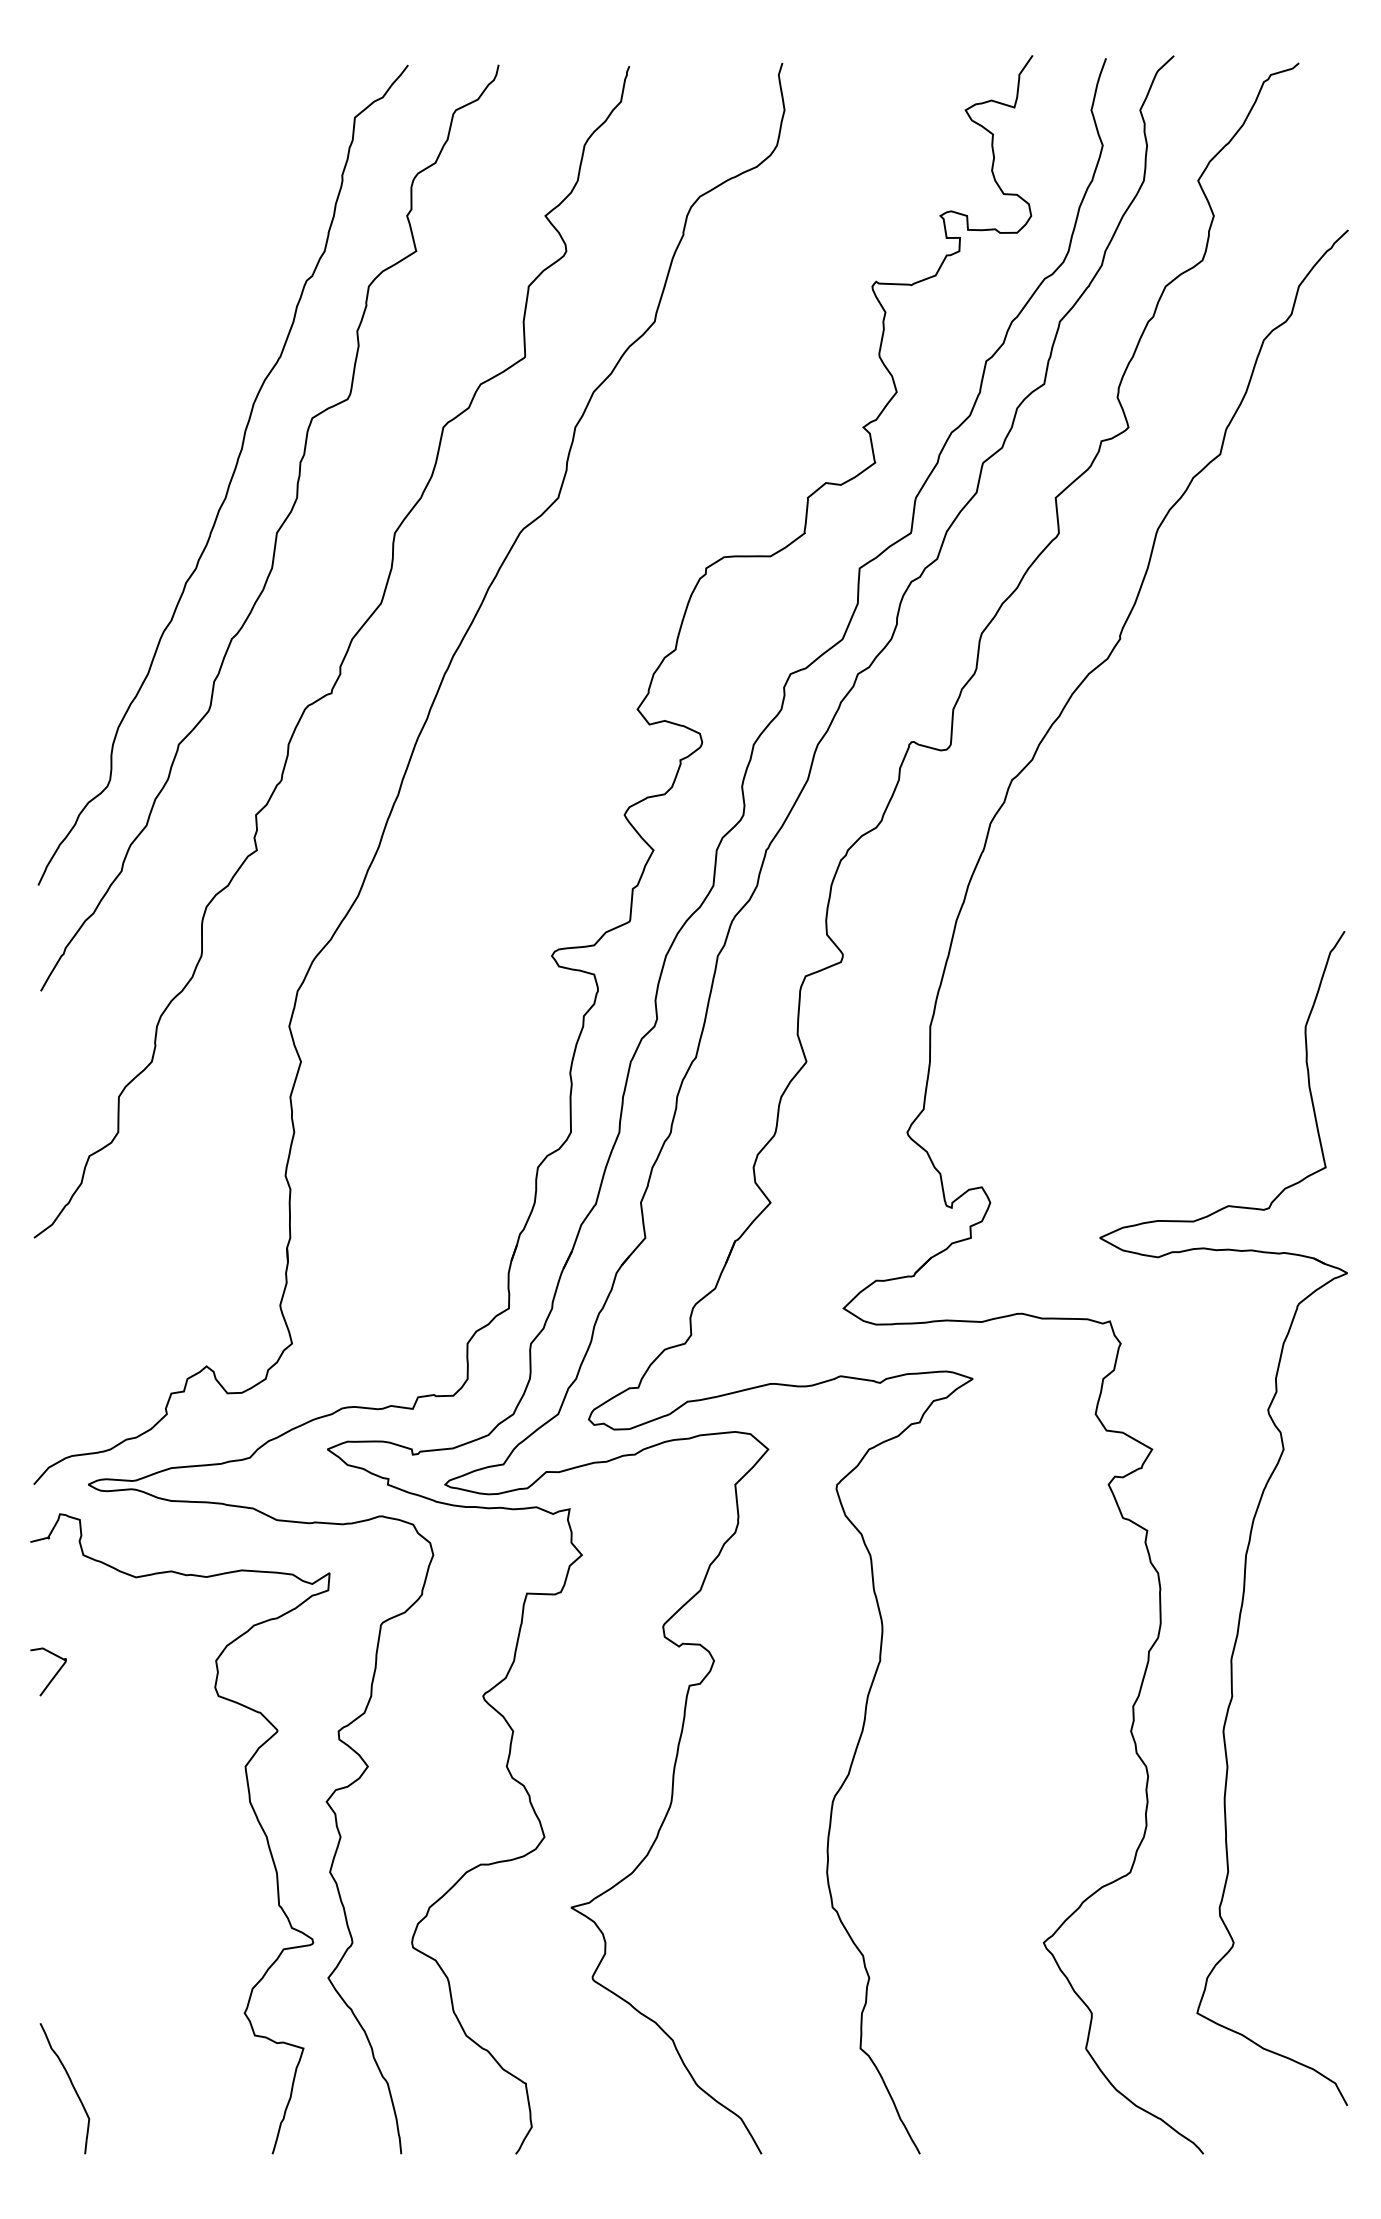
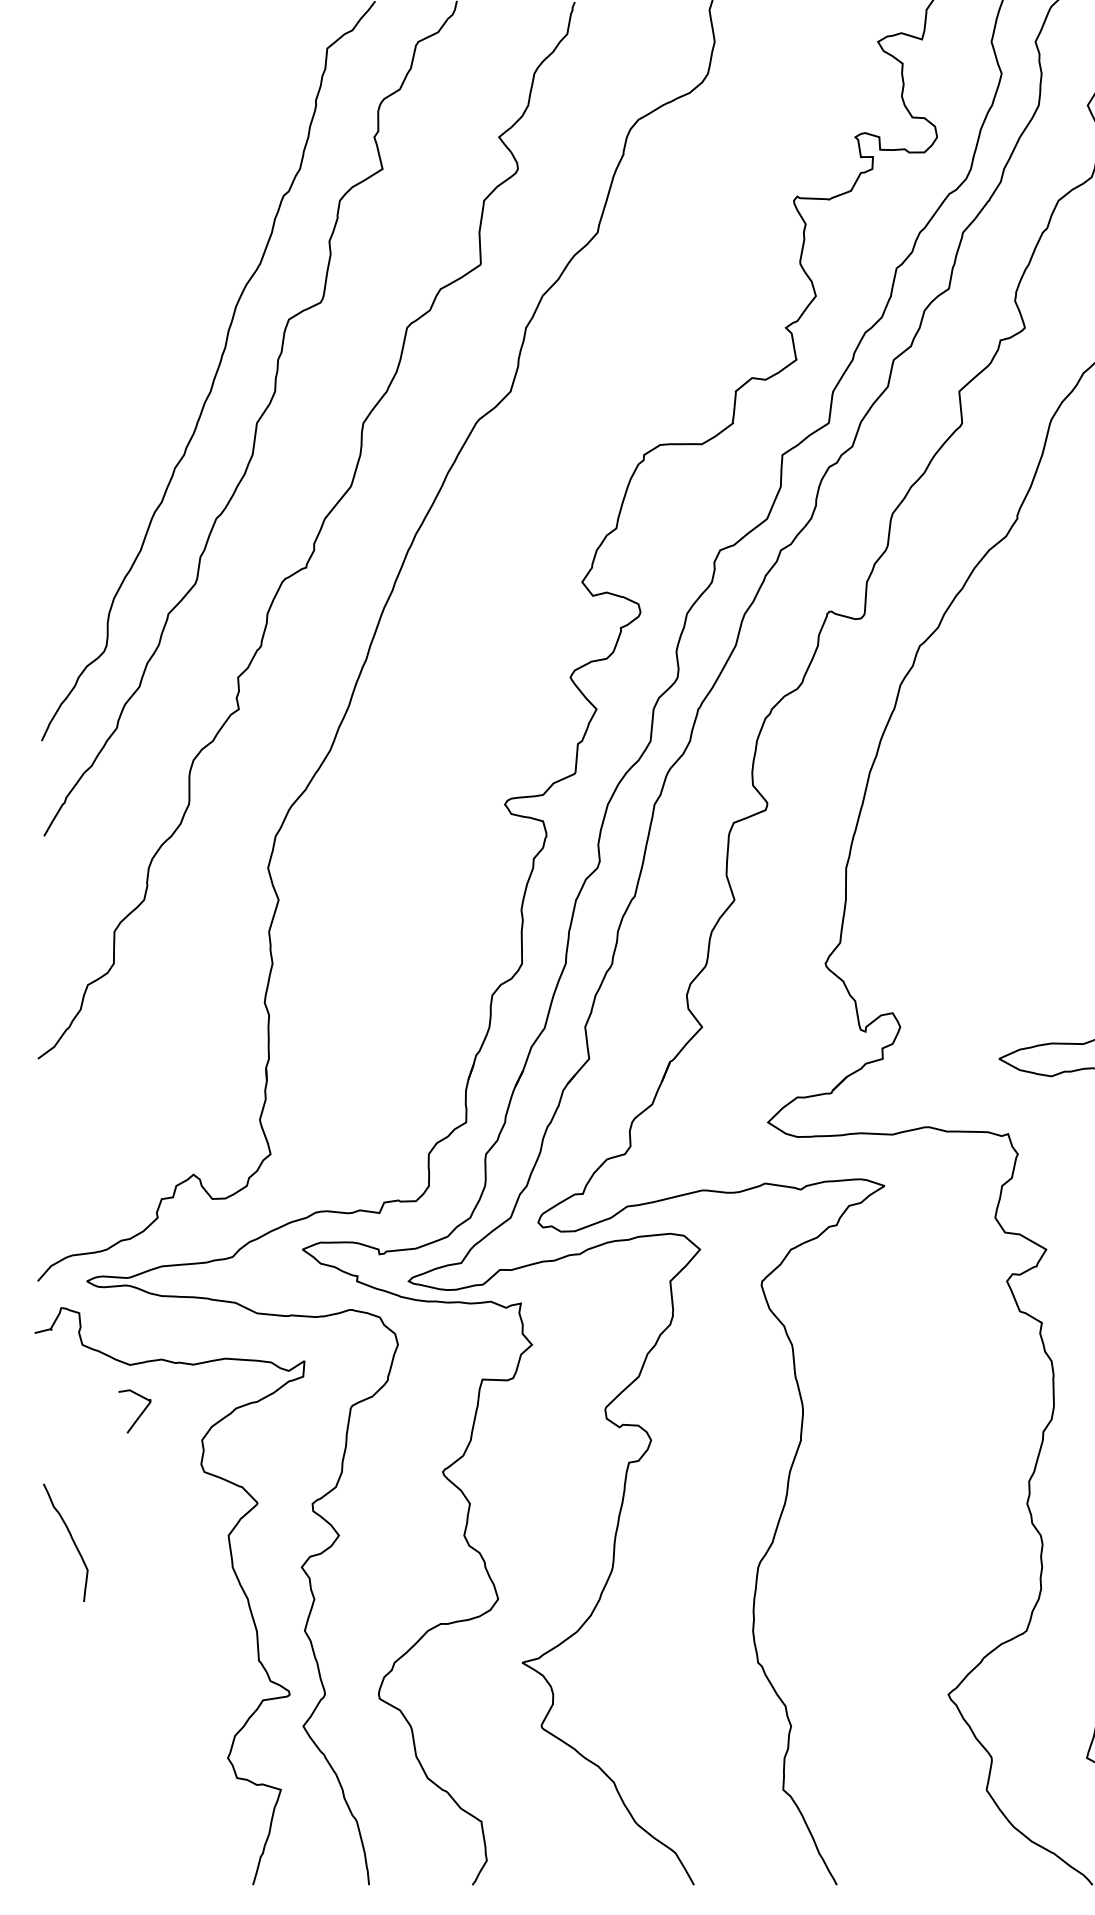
curve: (54, 1674) -> (140, 1413), moved
curve: (71, 2085) -> (71, 1540), moved

